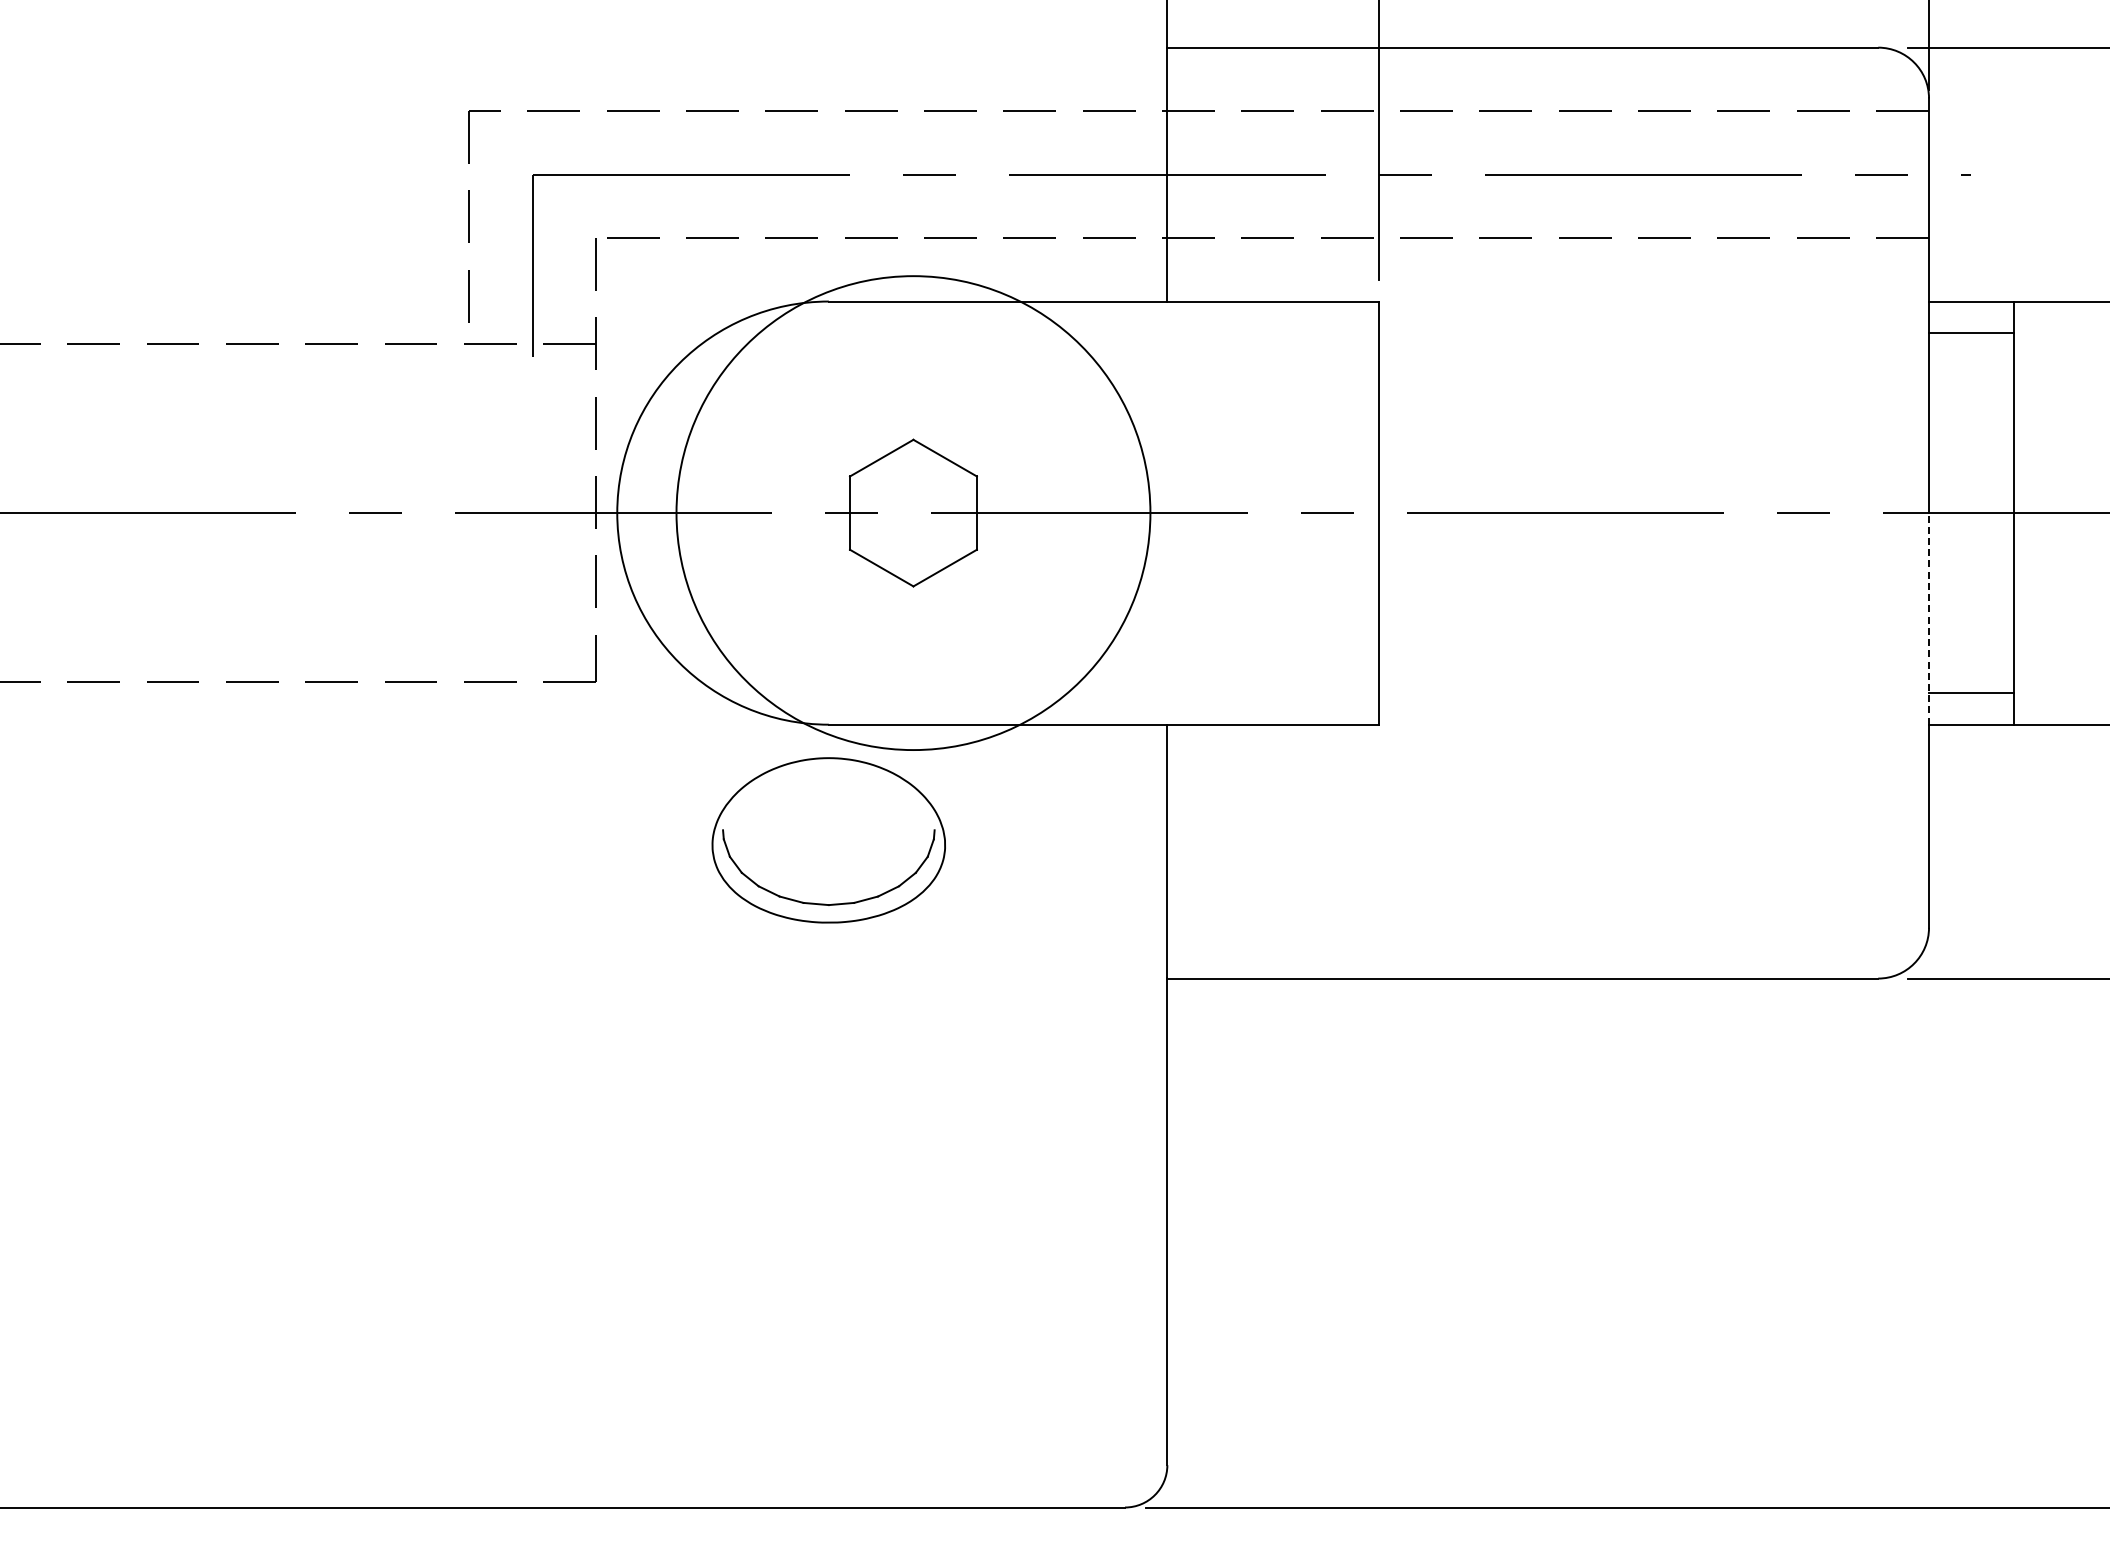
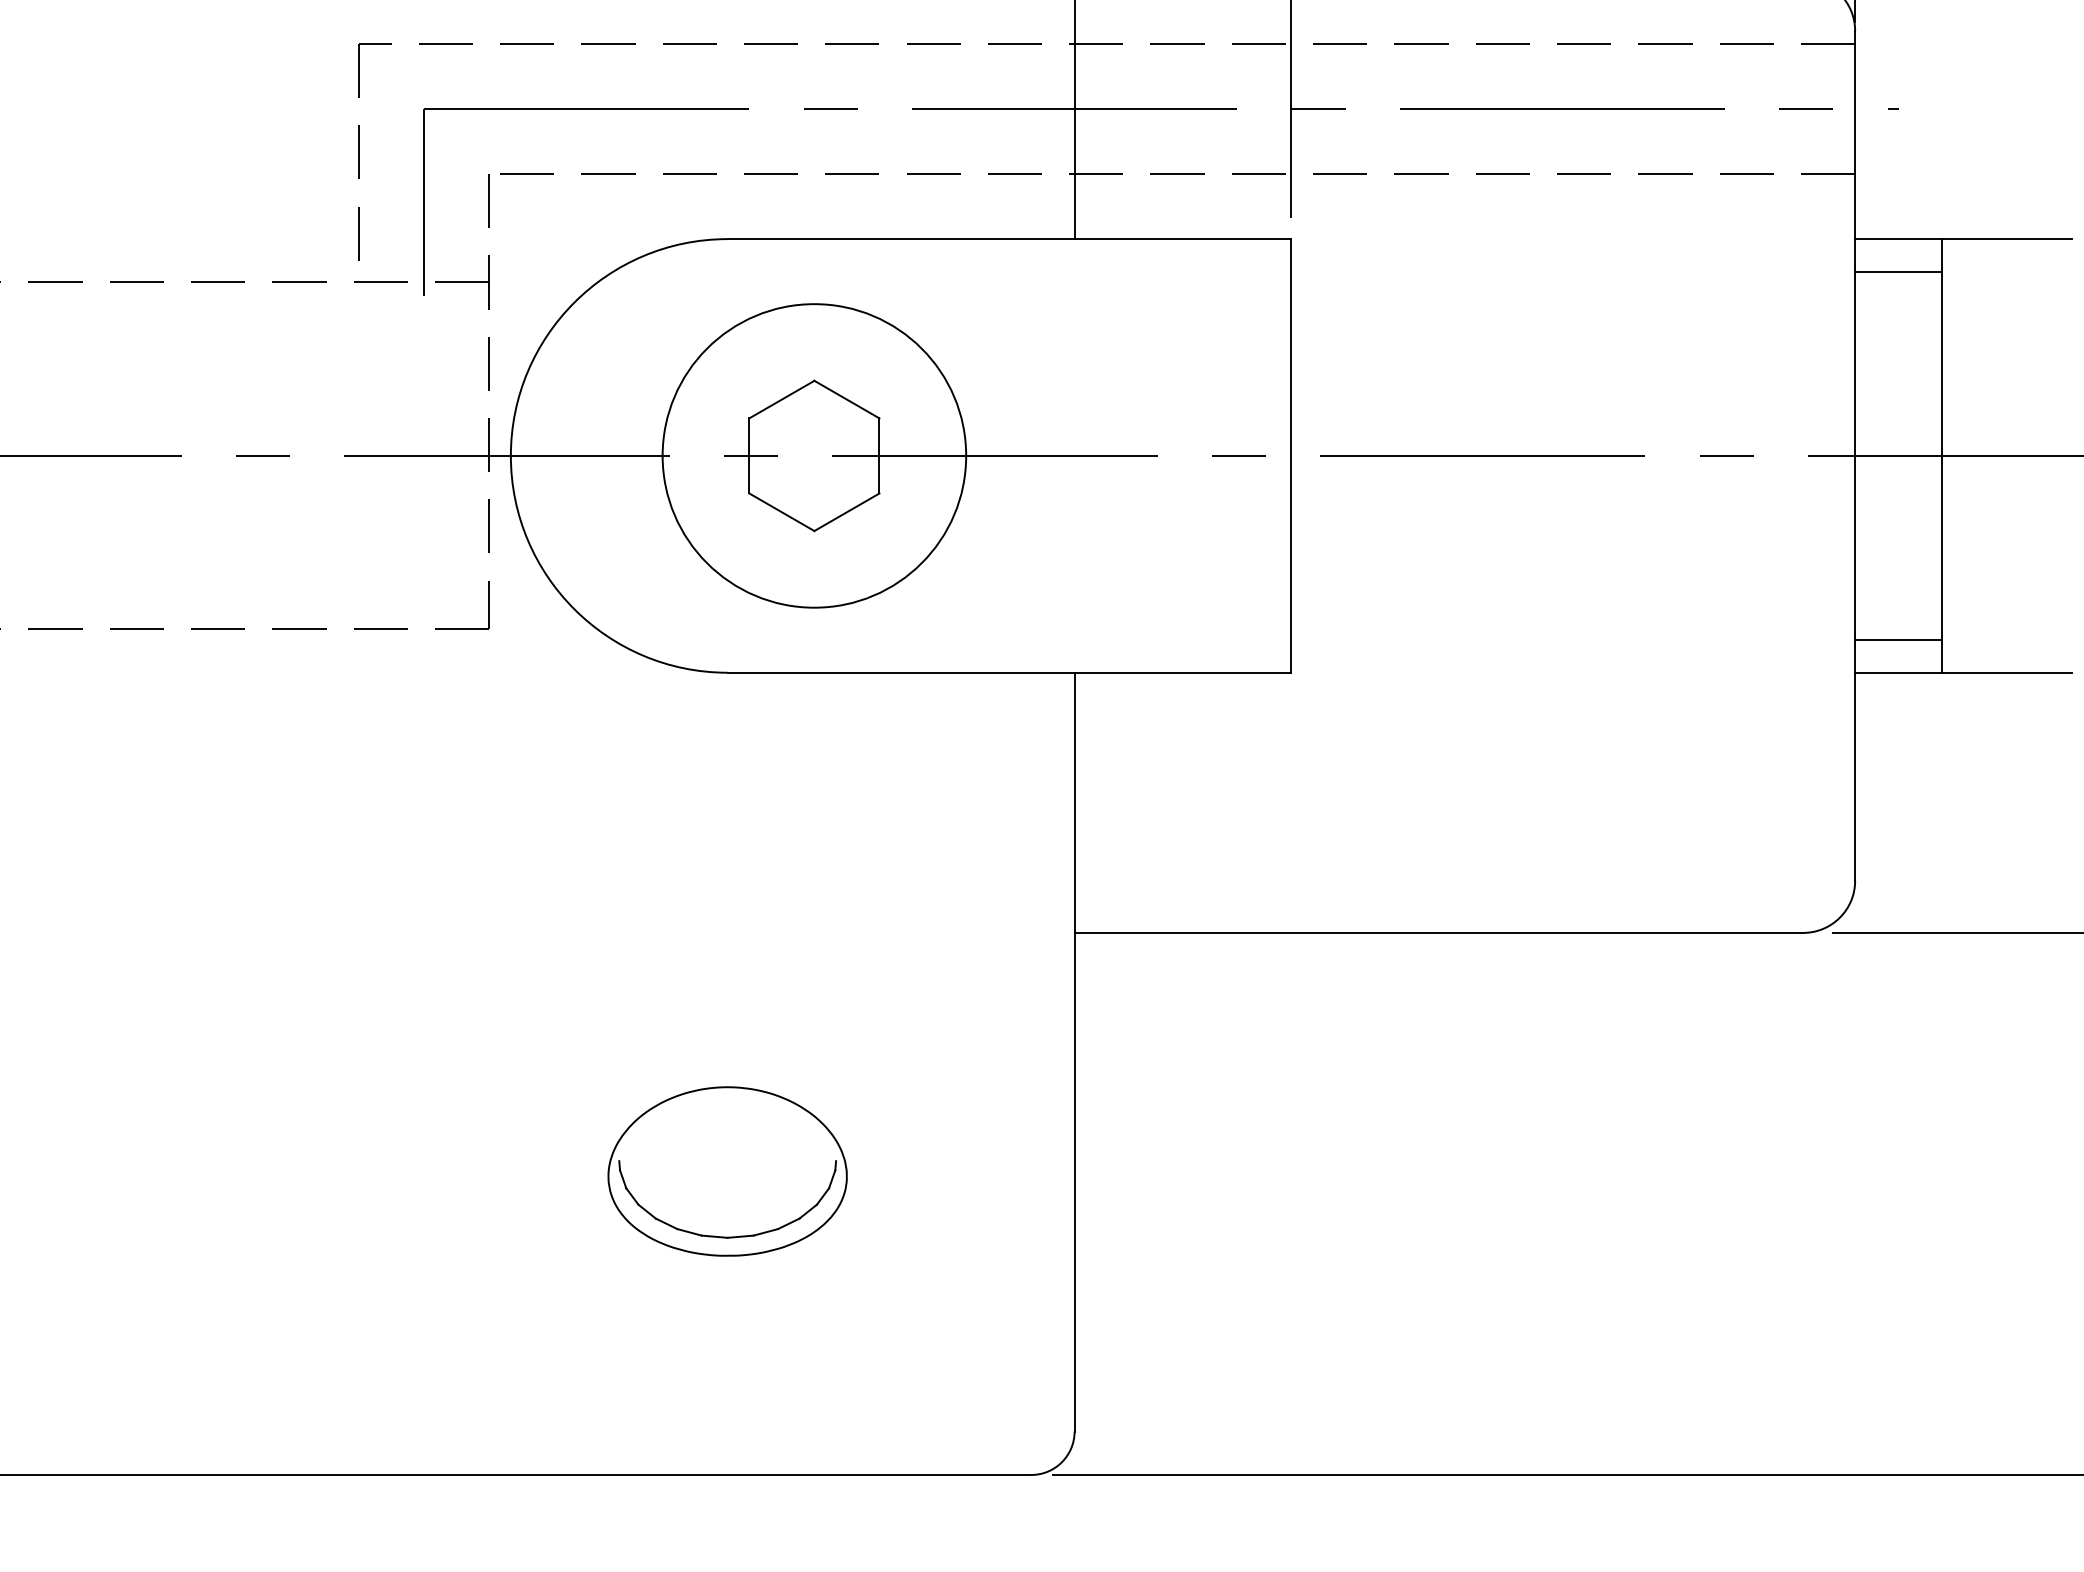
circle: (913, 513) -> (814, 456), size x0.62
line: (1929, 618) -> (1855, 563), dashed -> solid
part: (828, 840) -> (727, 1171), moved

